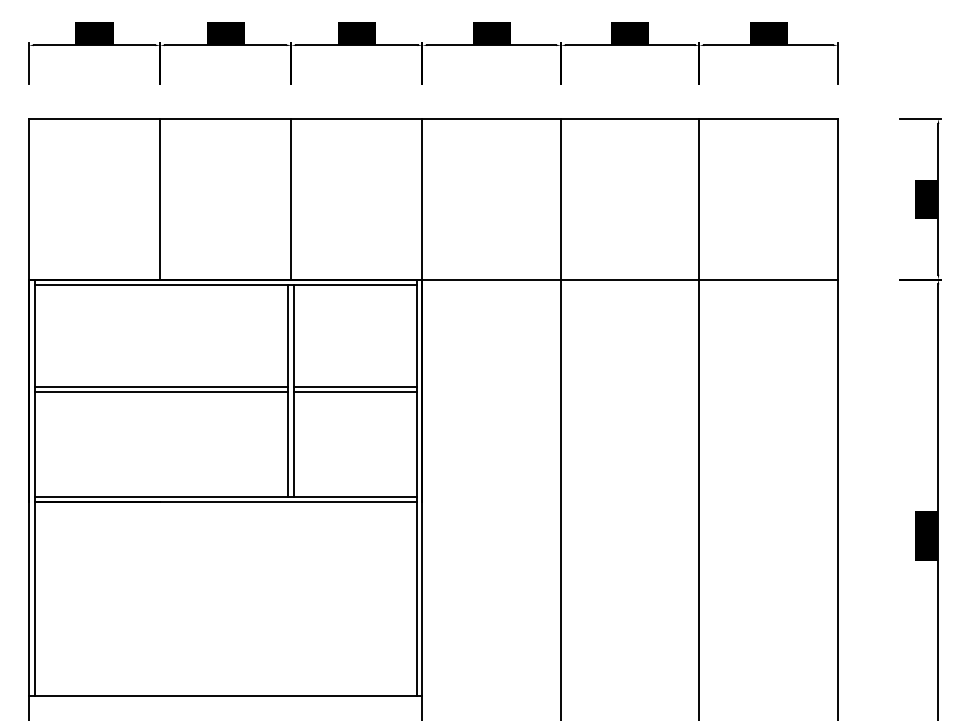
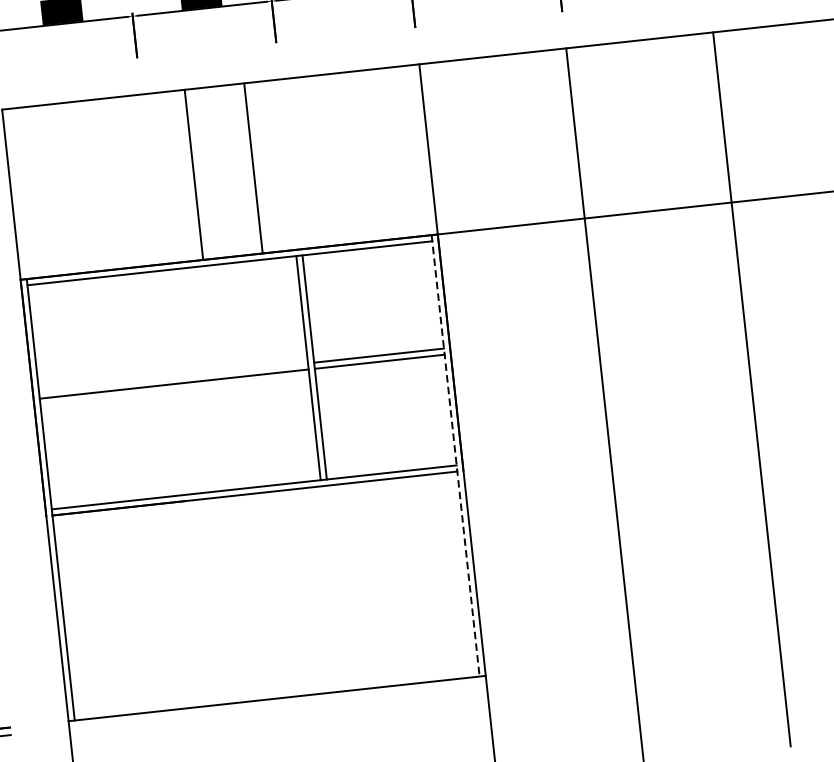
line: (160, 199) -> (194, 175), moved
line: (291, 199) -> (253, 168), moved
line: (161, 386) -> (173, 377), removed
line: (416, 488) -> (455, 456), solid -> dashed

